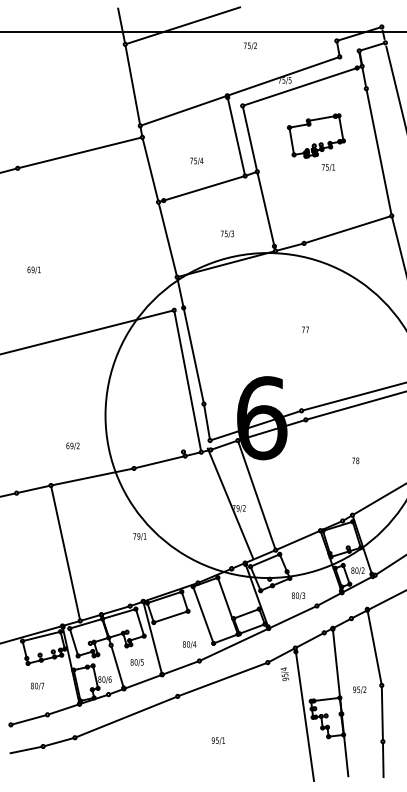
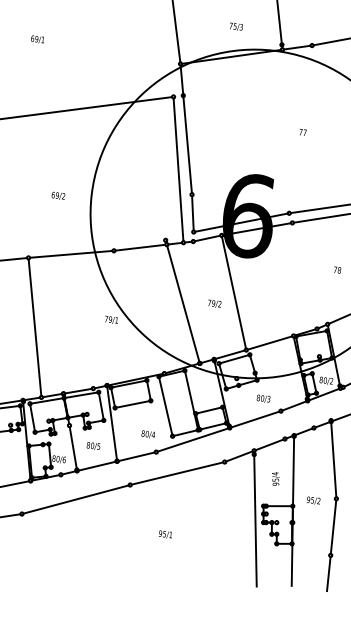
text: (72, 445) -> (58, 195), moved
line: (230, 503) -> (183, 304), moved
text: (284, 674) -> (275, 479), moved

